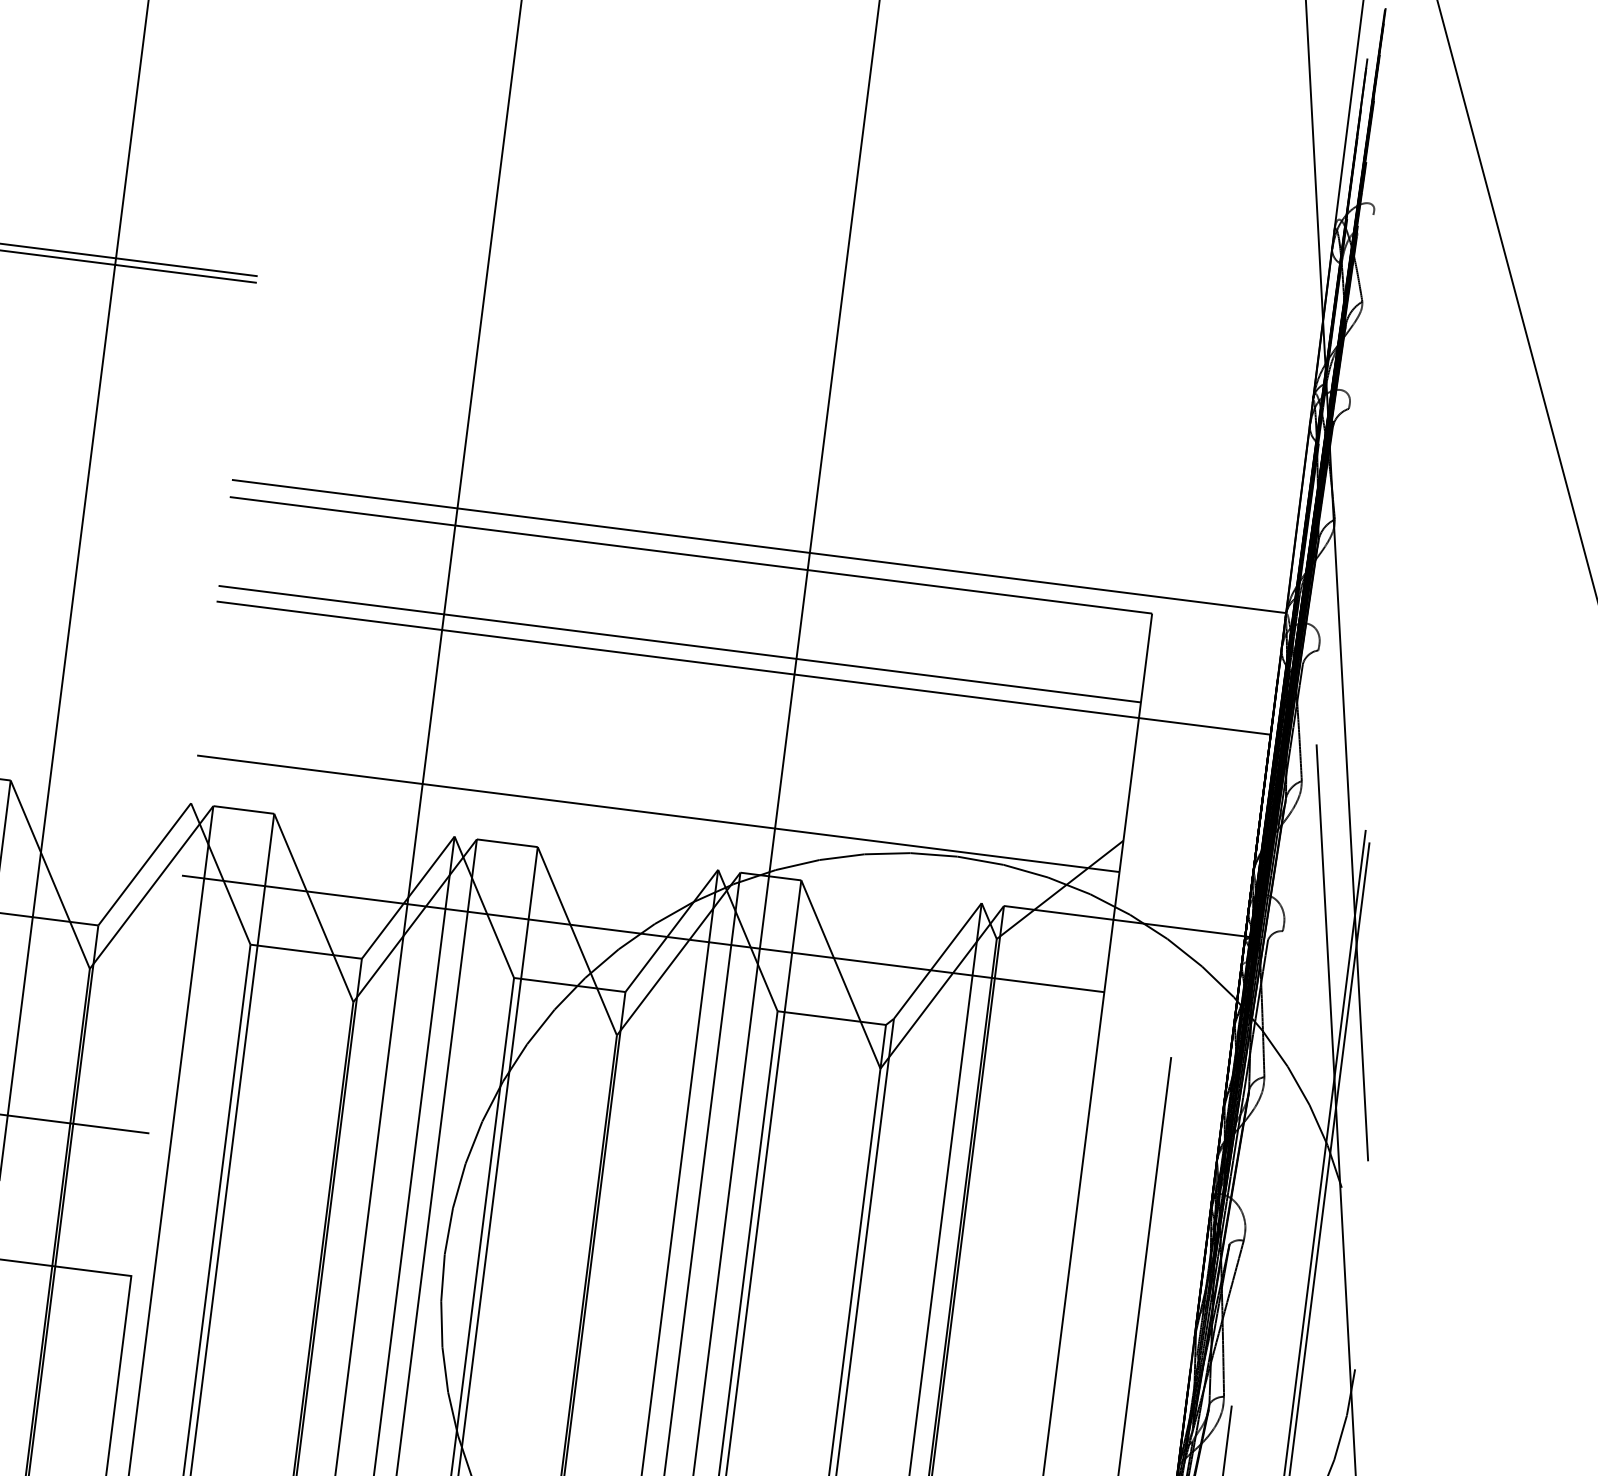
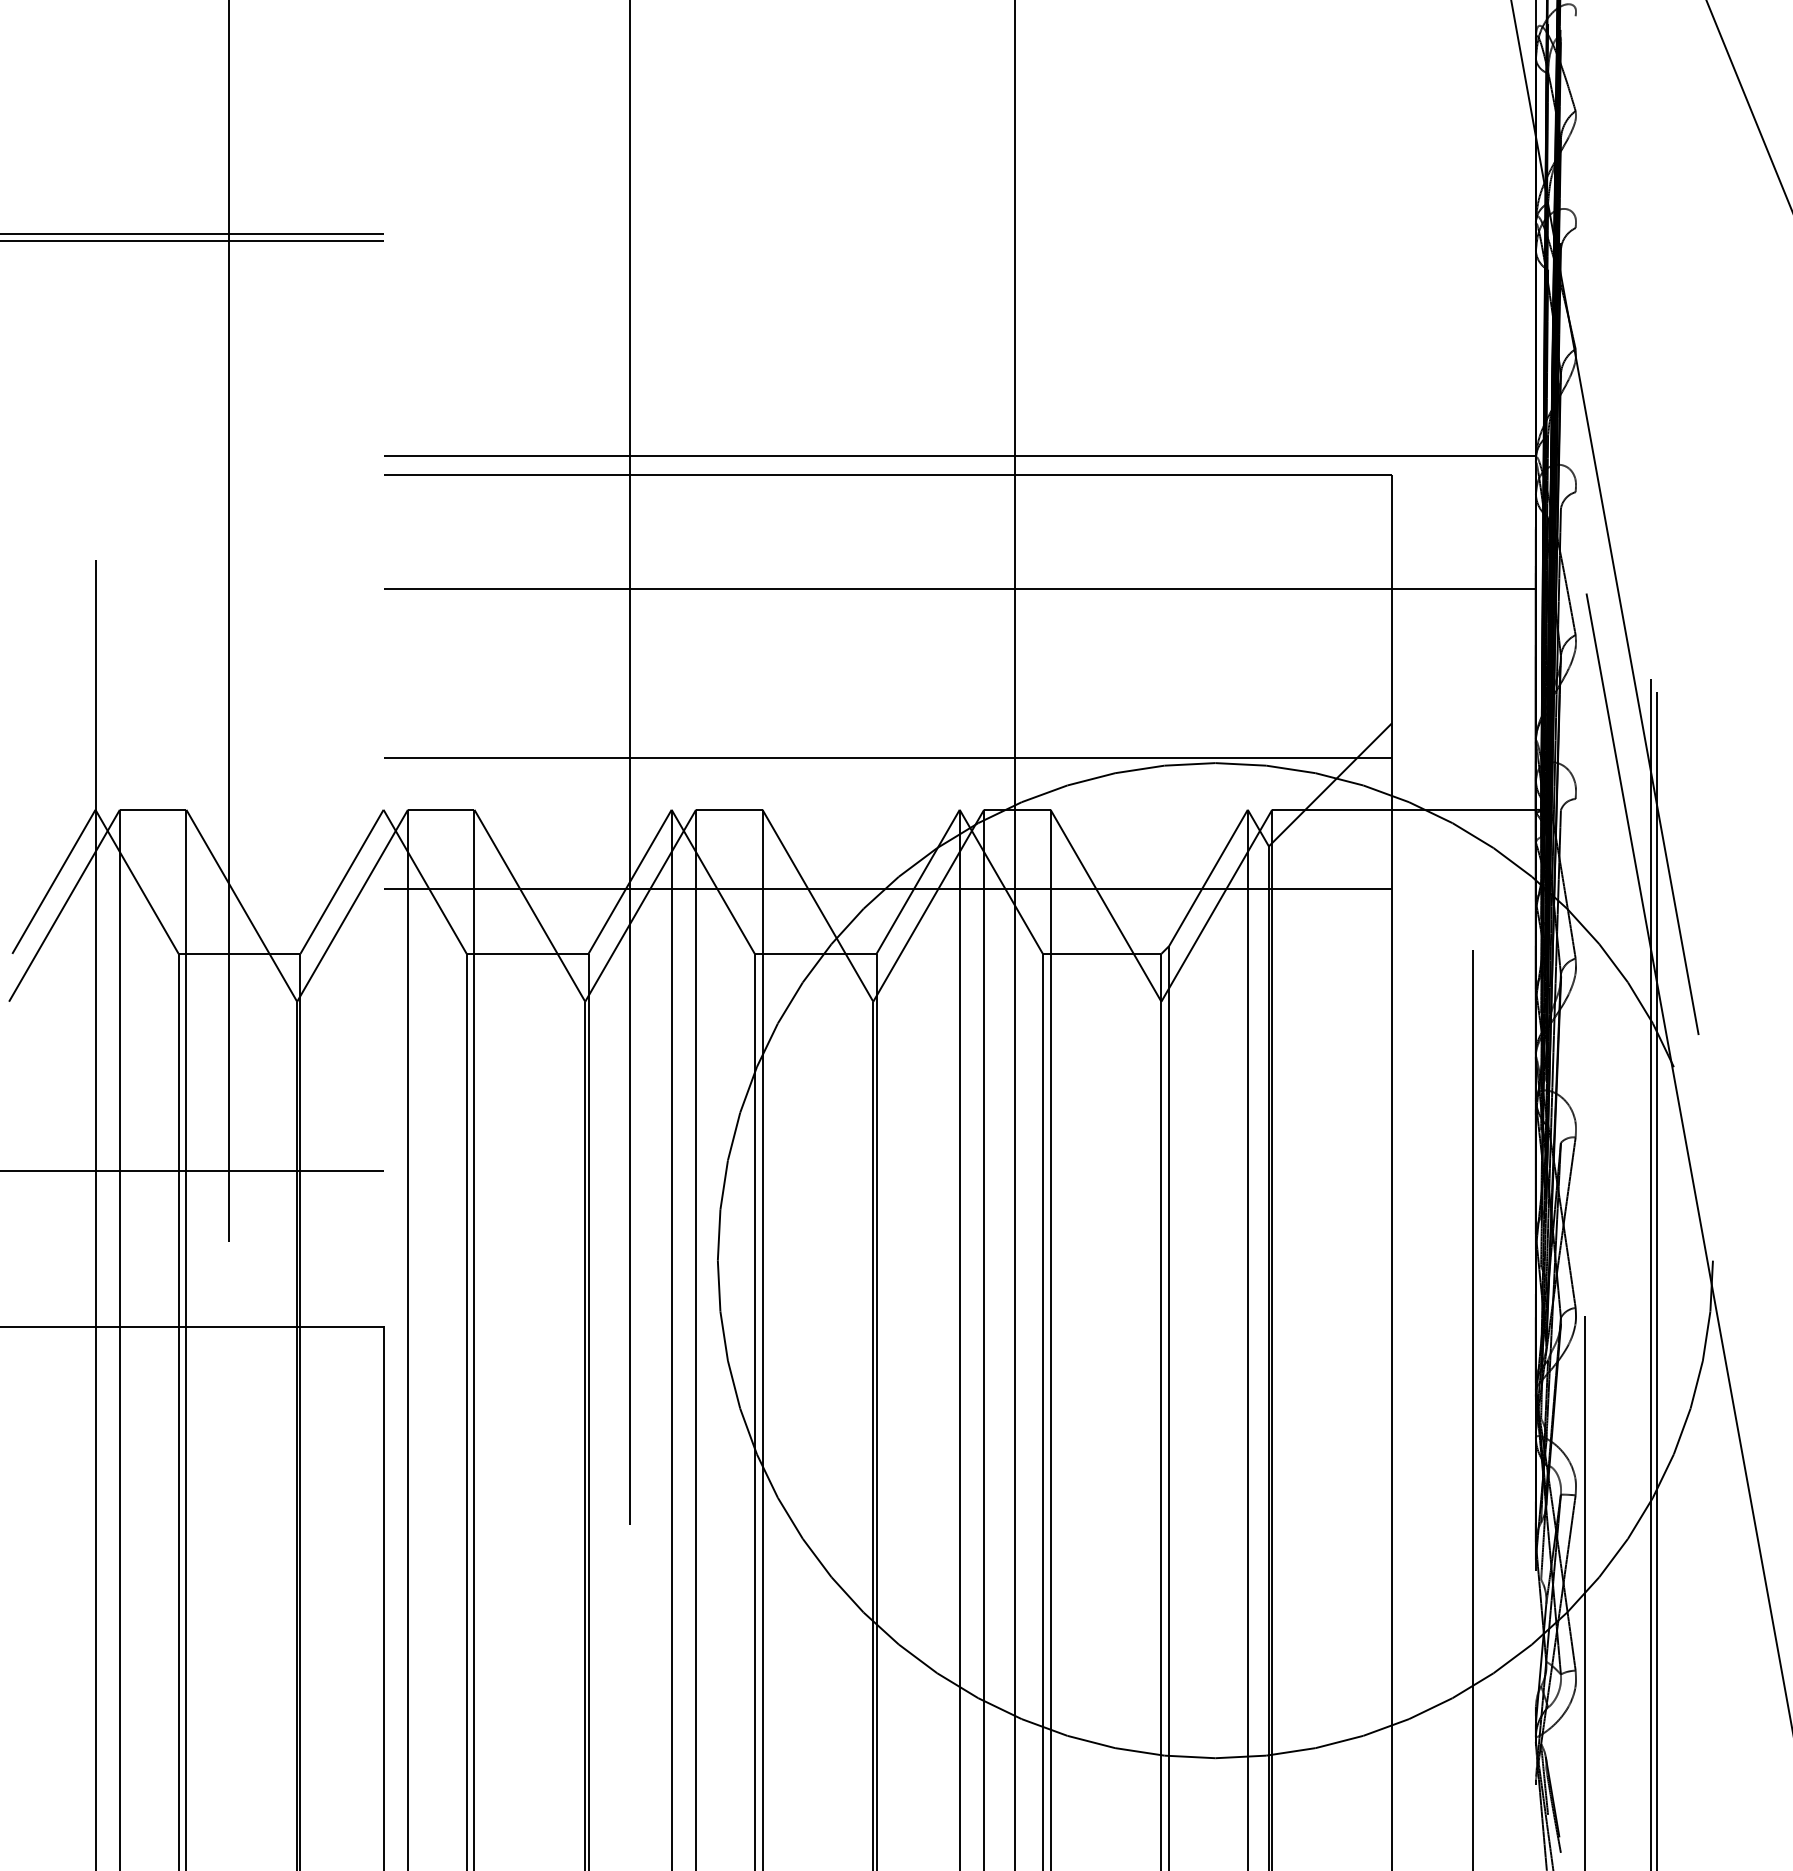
line: (679, 644) -> (887, 572), removed

